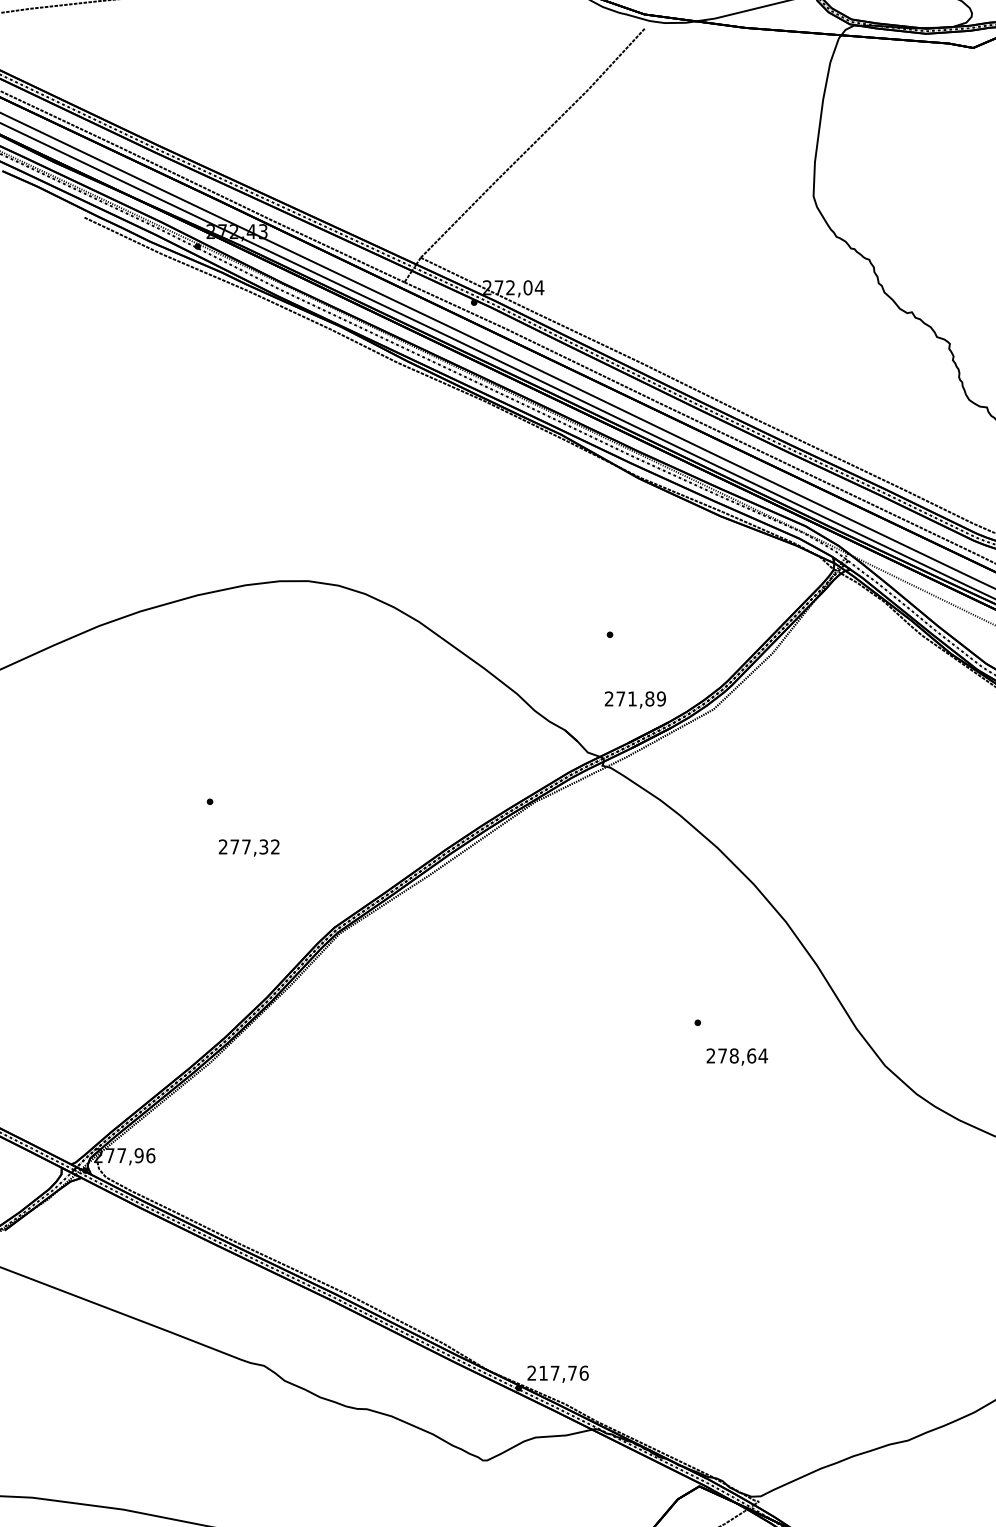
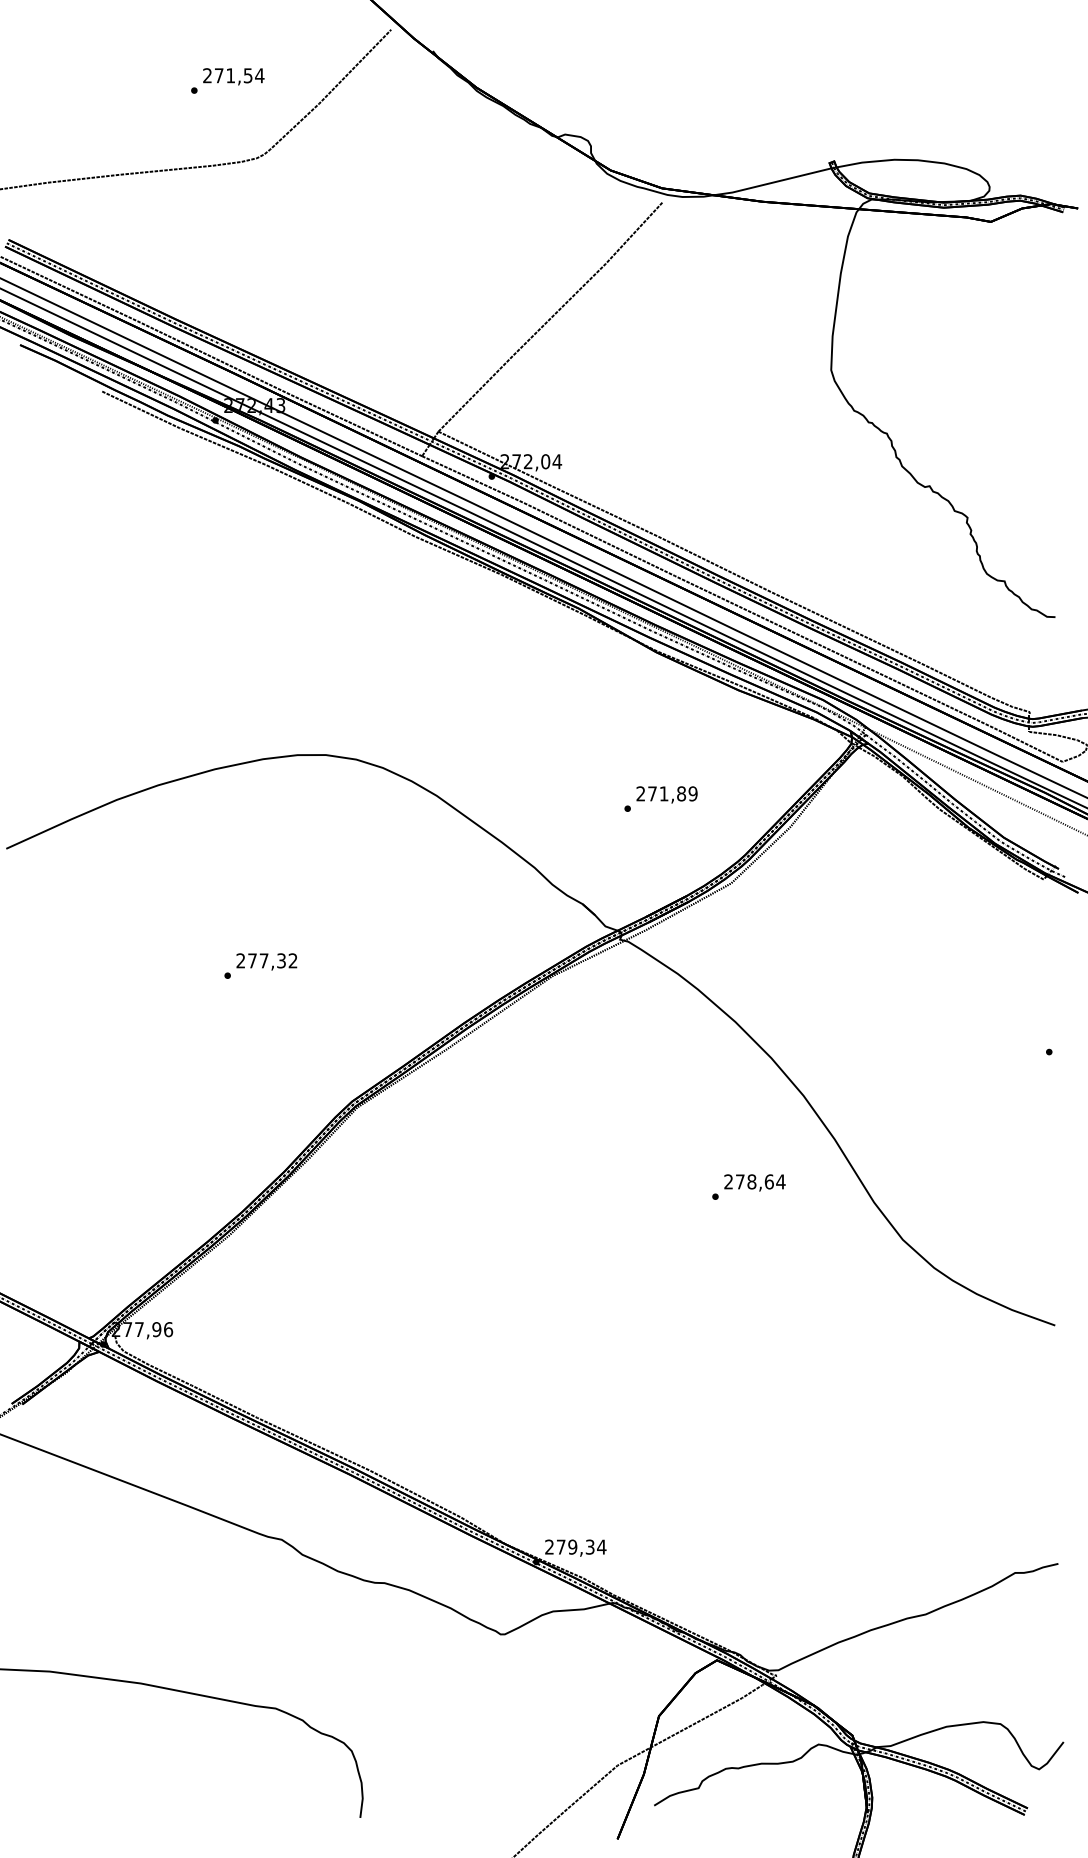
text: (634, 699) -> (666, 794), moved
text: (248, 847) -> (266, 961), moved
text: (736, 1056) -> (754, 1182), moved
text: (563, 1372) -> (581, 1546), 217,76 -> 279,34

